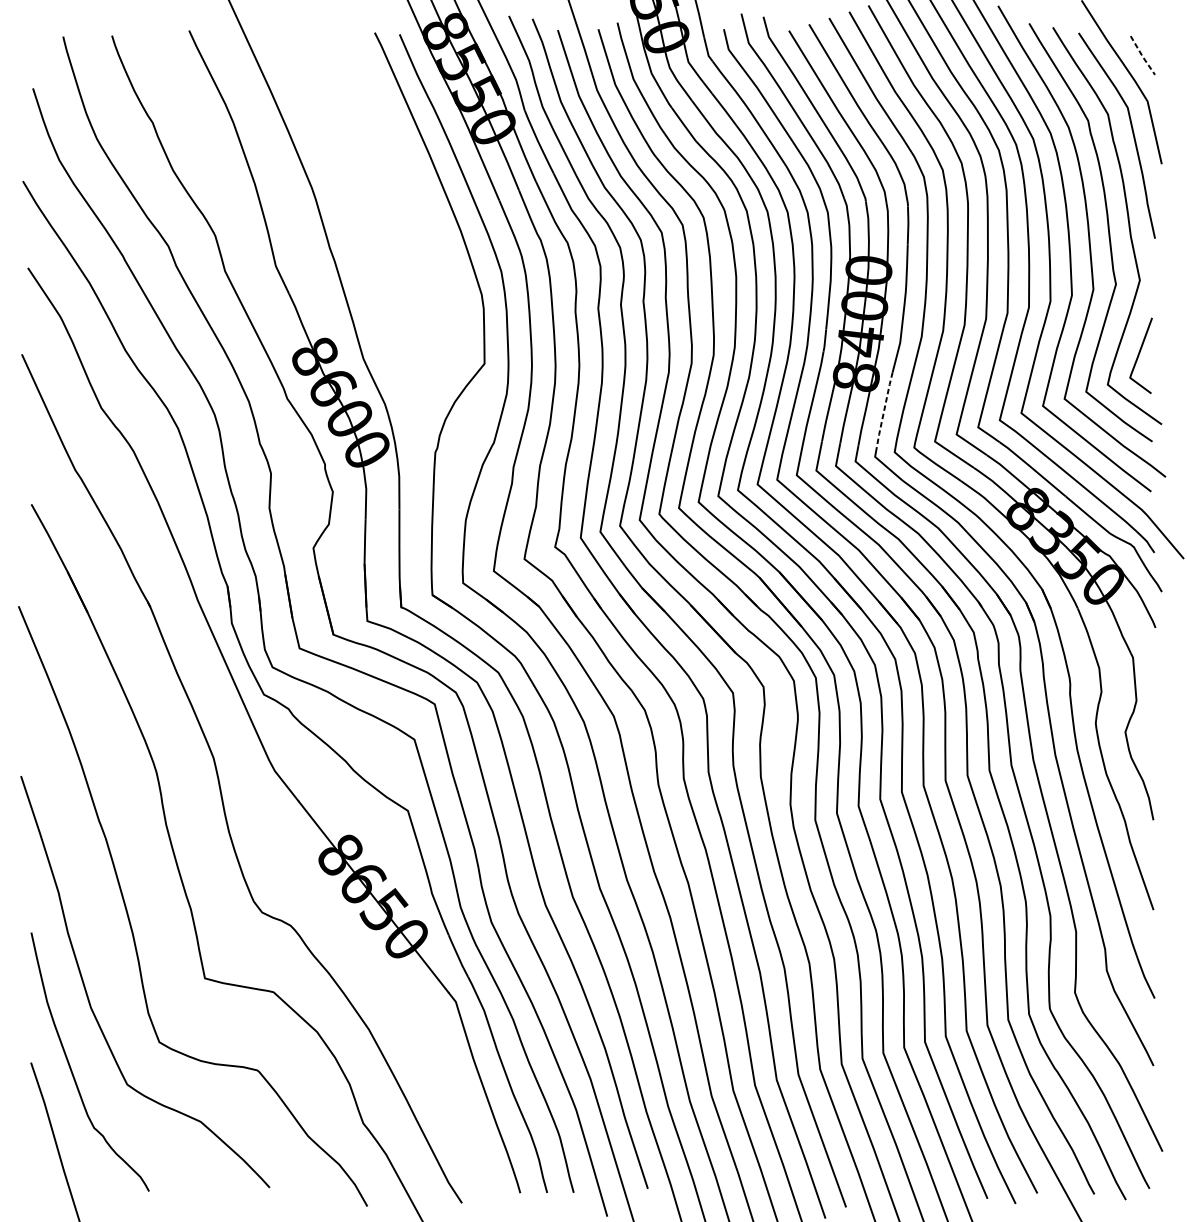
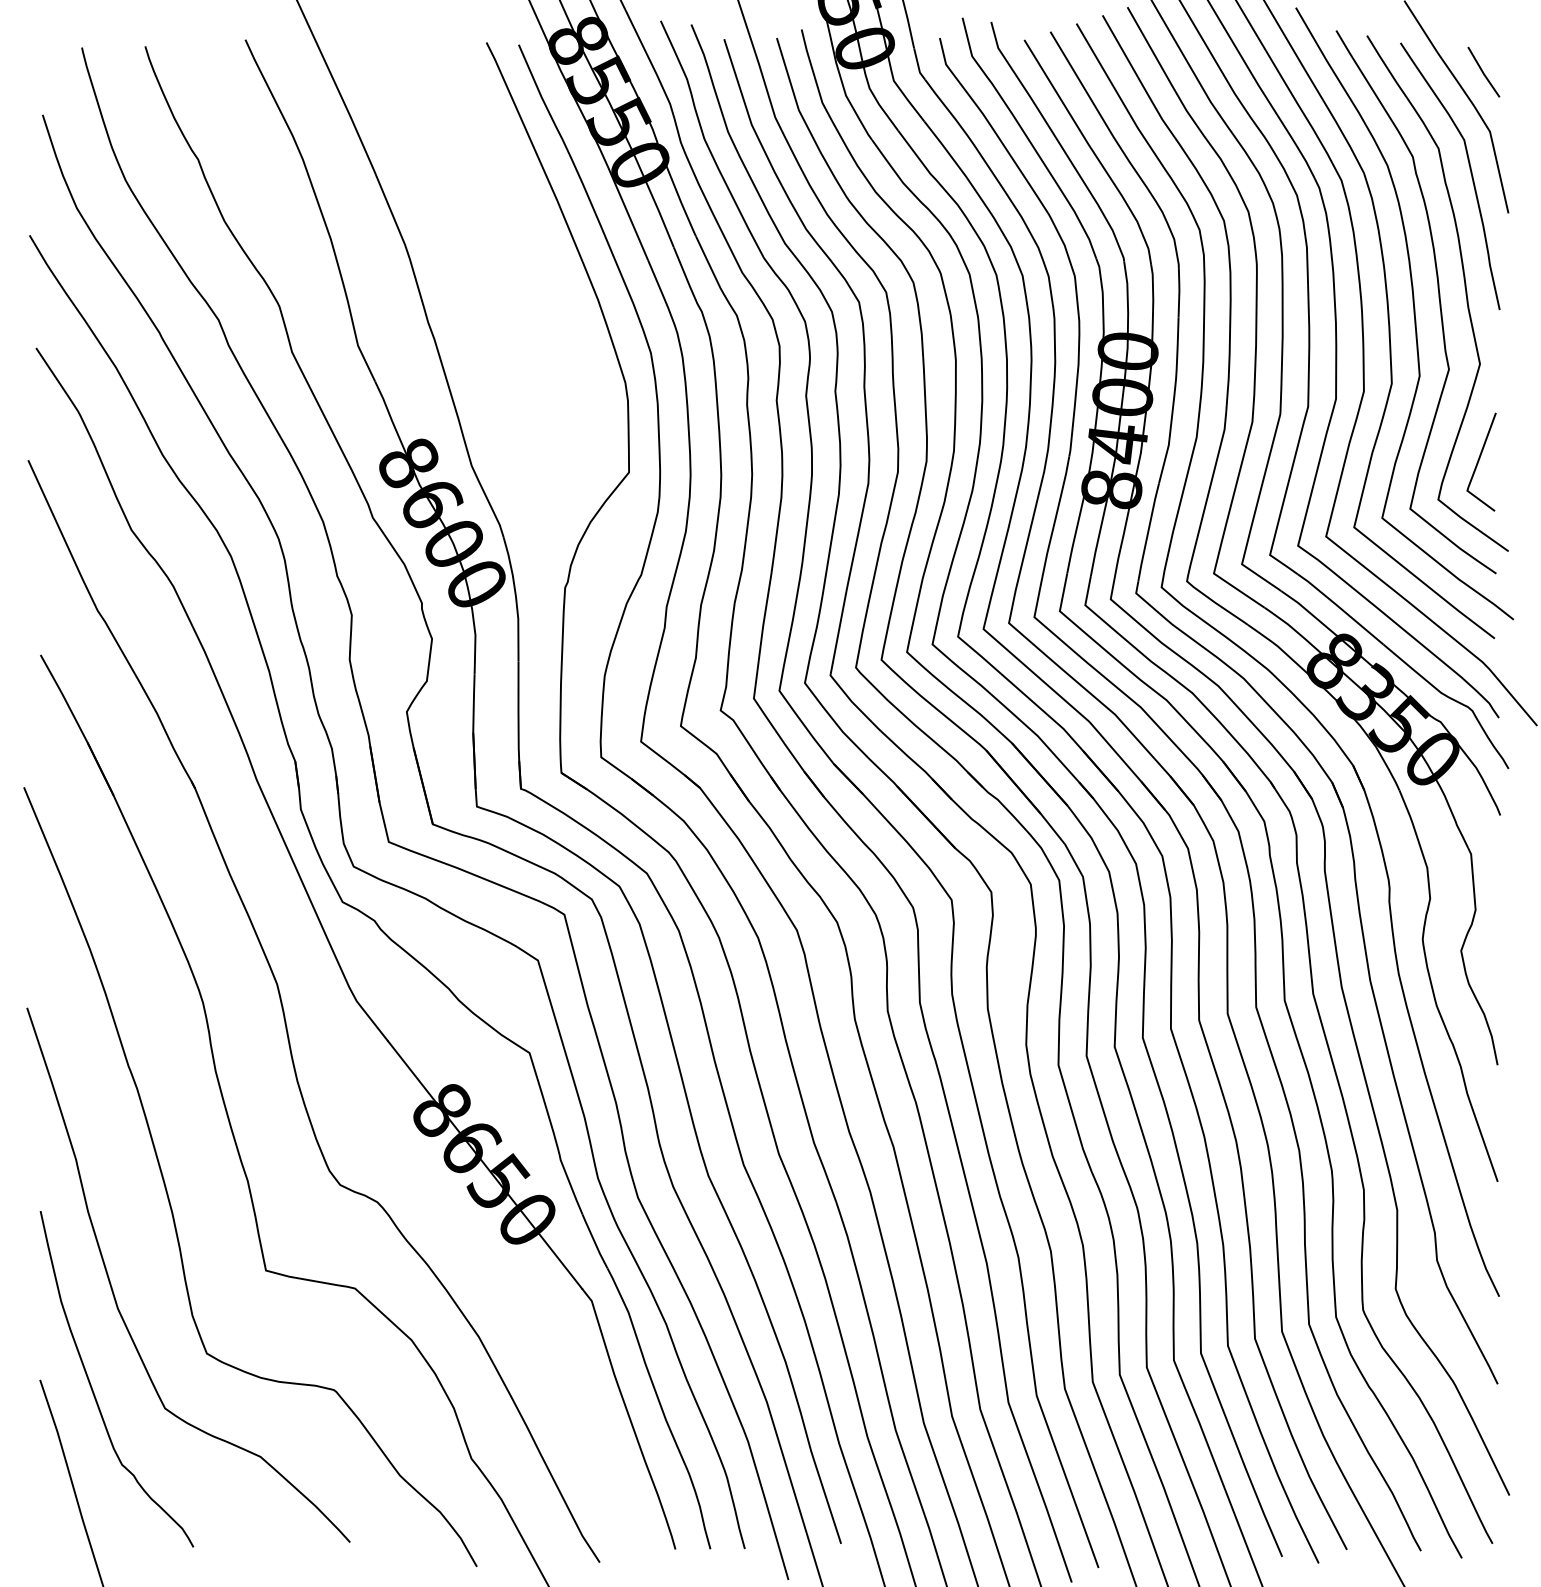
line: (1142, 56) -> (1483, 73), dashed -> solid
line: (884, 410) -> (1148, 532), dashed -> solid

